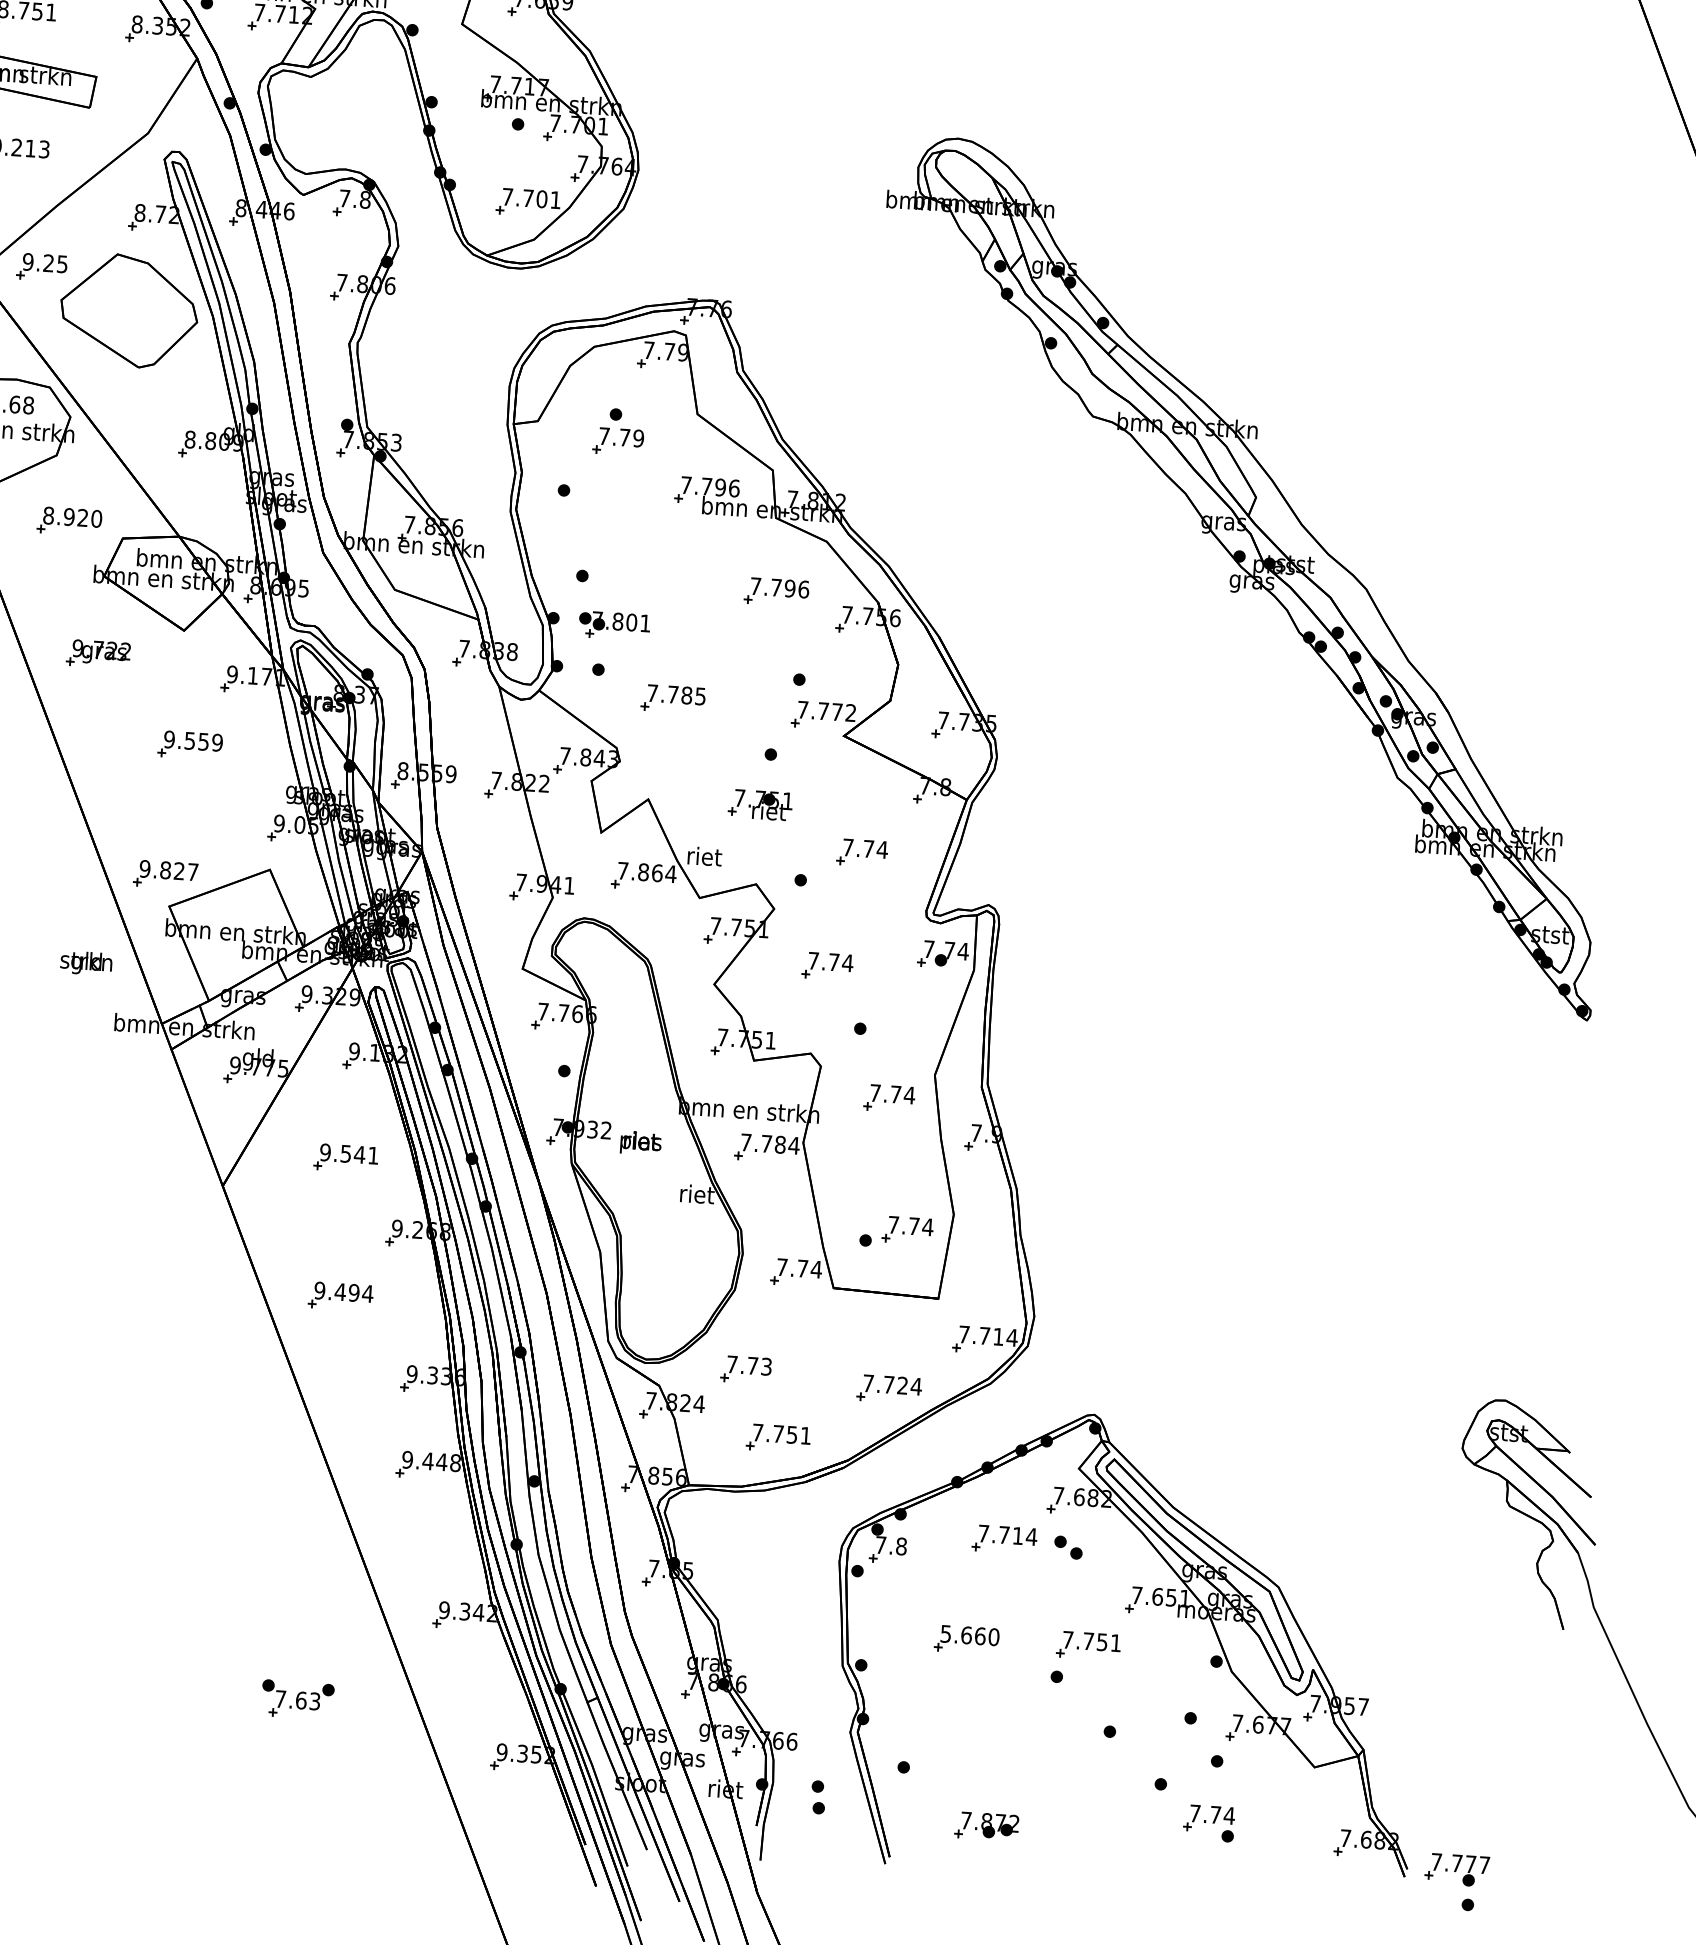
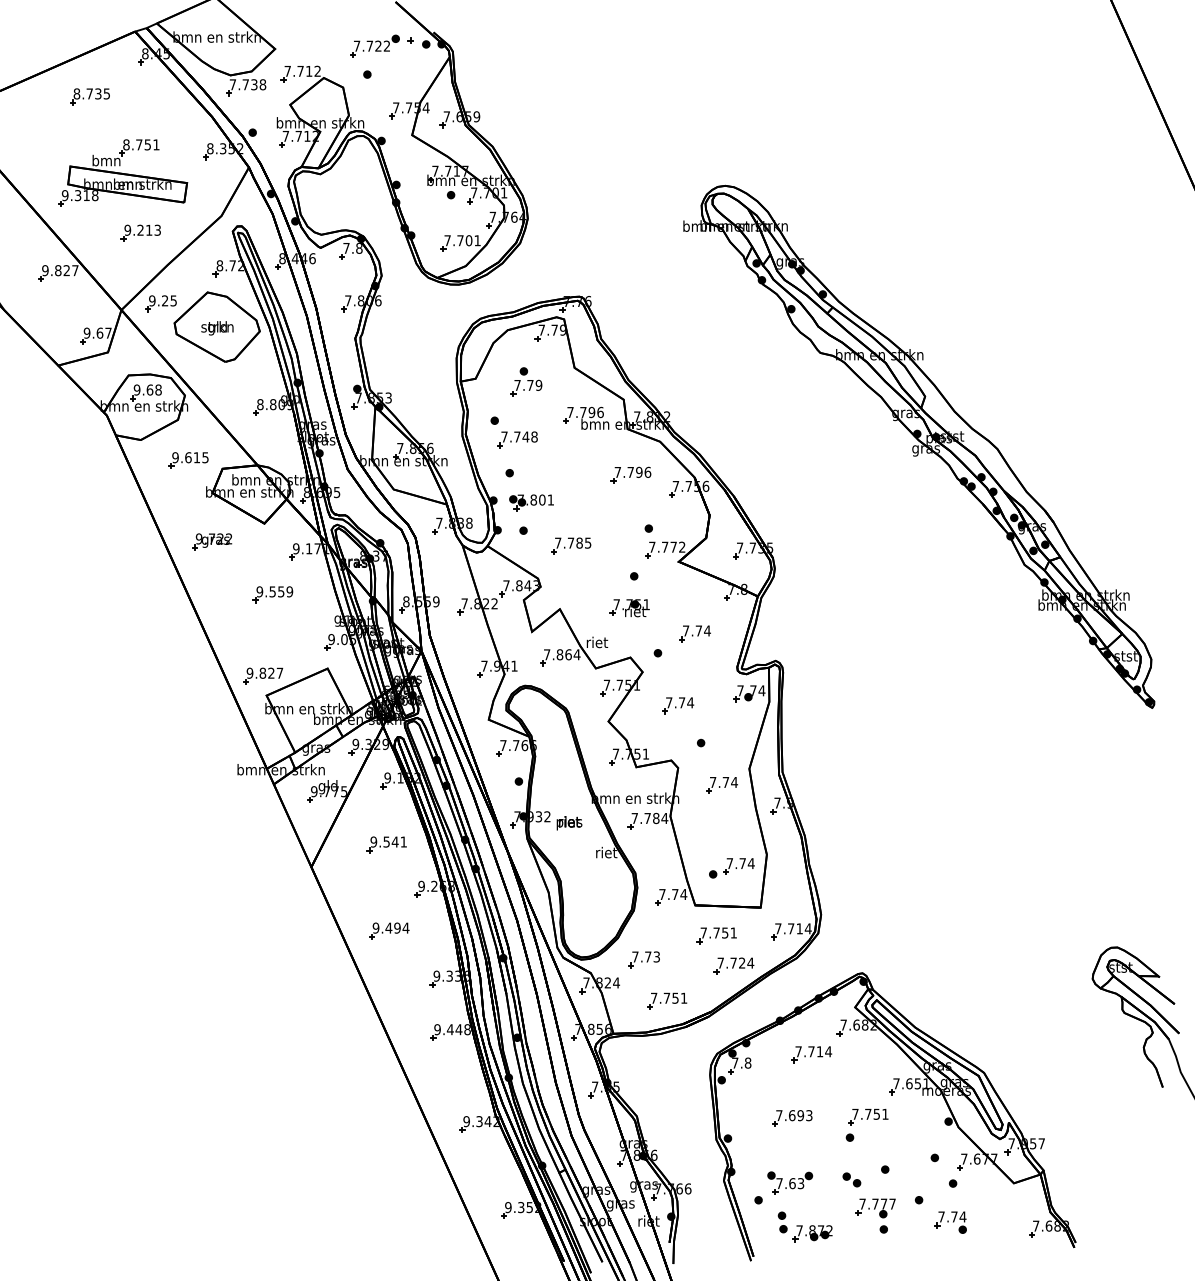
text: (72, 516) -> (190, 457), 8.920 -> 9.615
part: (598, 522) -> (517, 439), added
text: (86, 963) -> (217, 328), moved
part: (864, 1338) -> (716, 935), added
part: (1067, 1546) -> (851, 1179), moved
text: (970, 1635) -> (794, 1115), 5.660 -> 7.693
part: (298, 1698) -> (790, 1182), moved
part: (817, 1797) -> (782, 1222), moved
part: (1455, 1881) -> (875, 1215), moved

